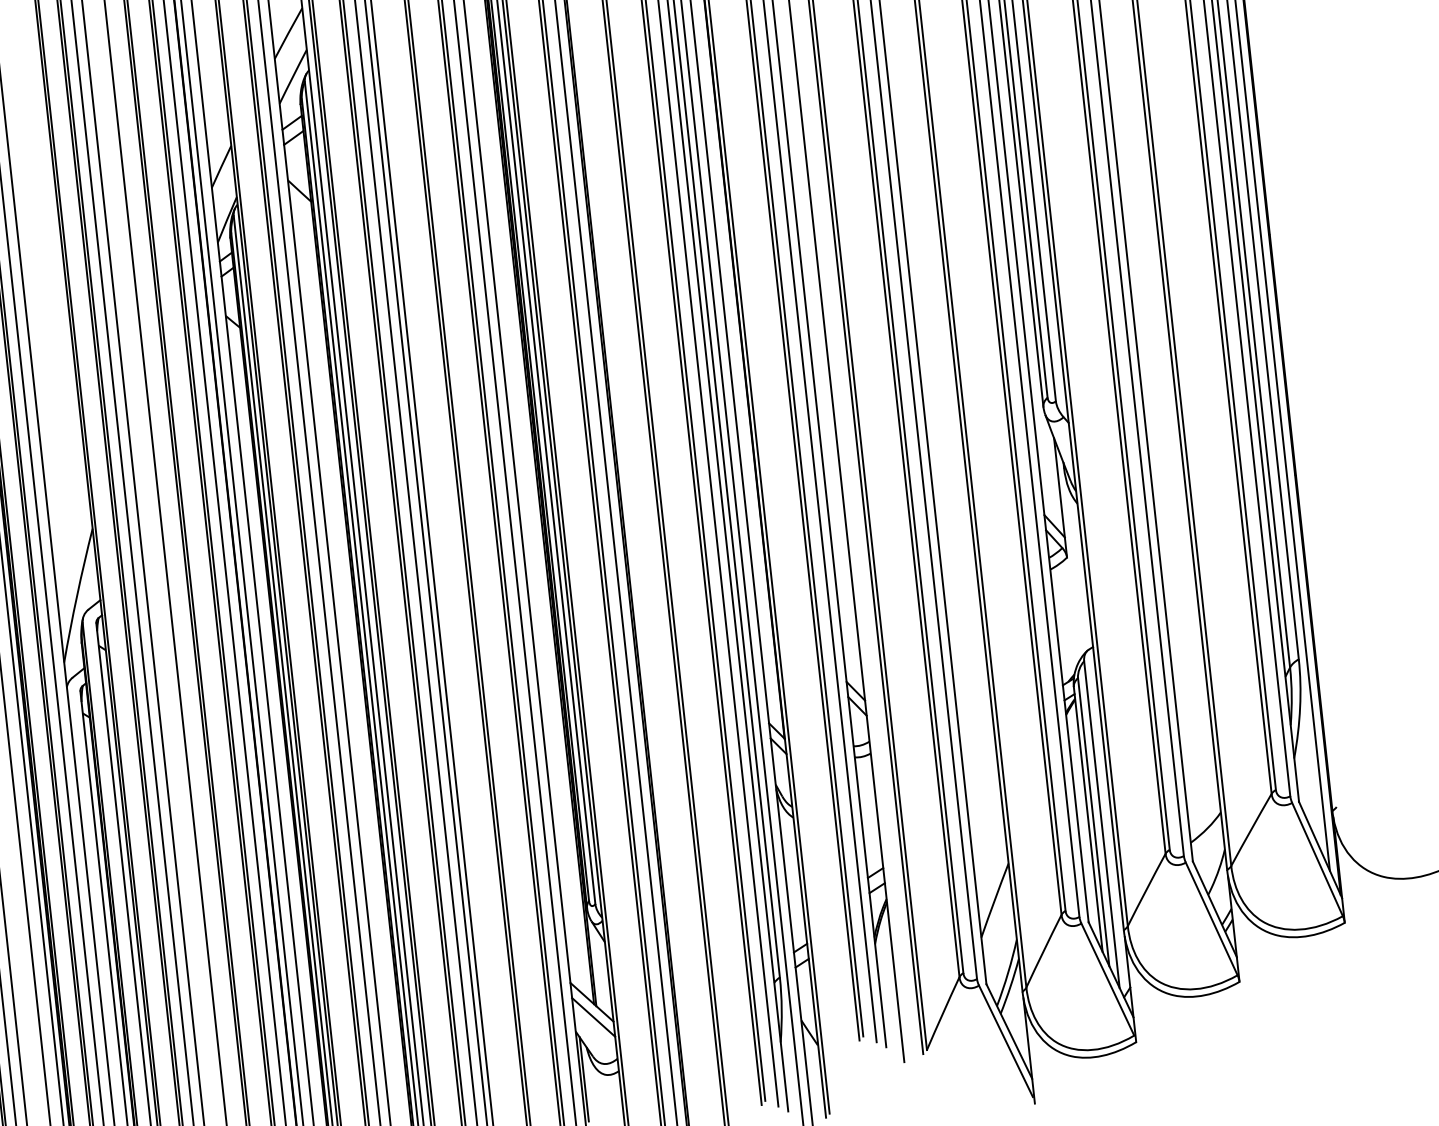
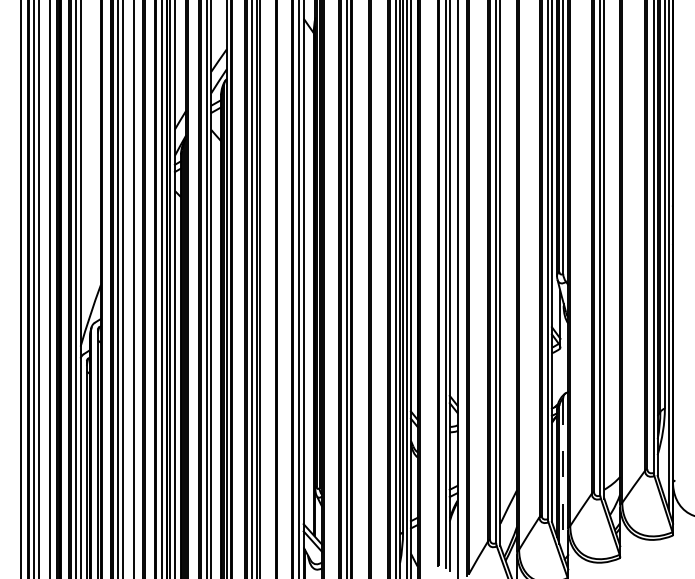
line: (1102, 826) -> (563, 477), solid -> dashed

